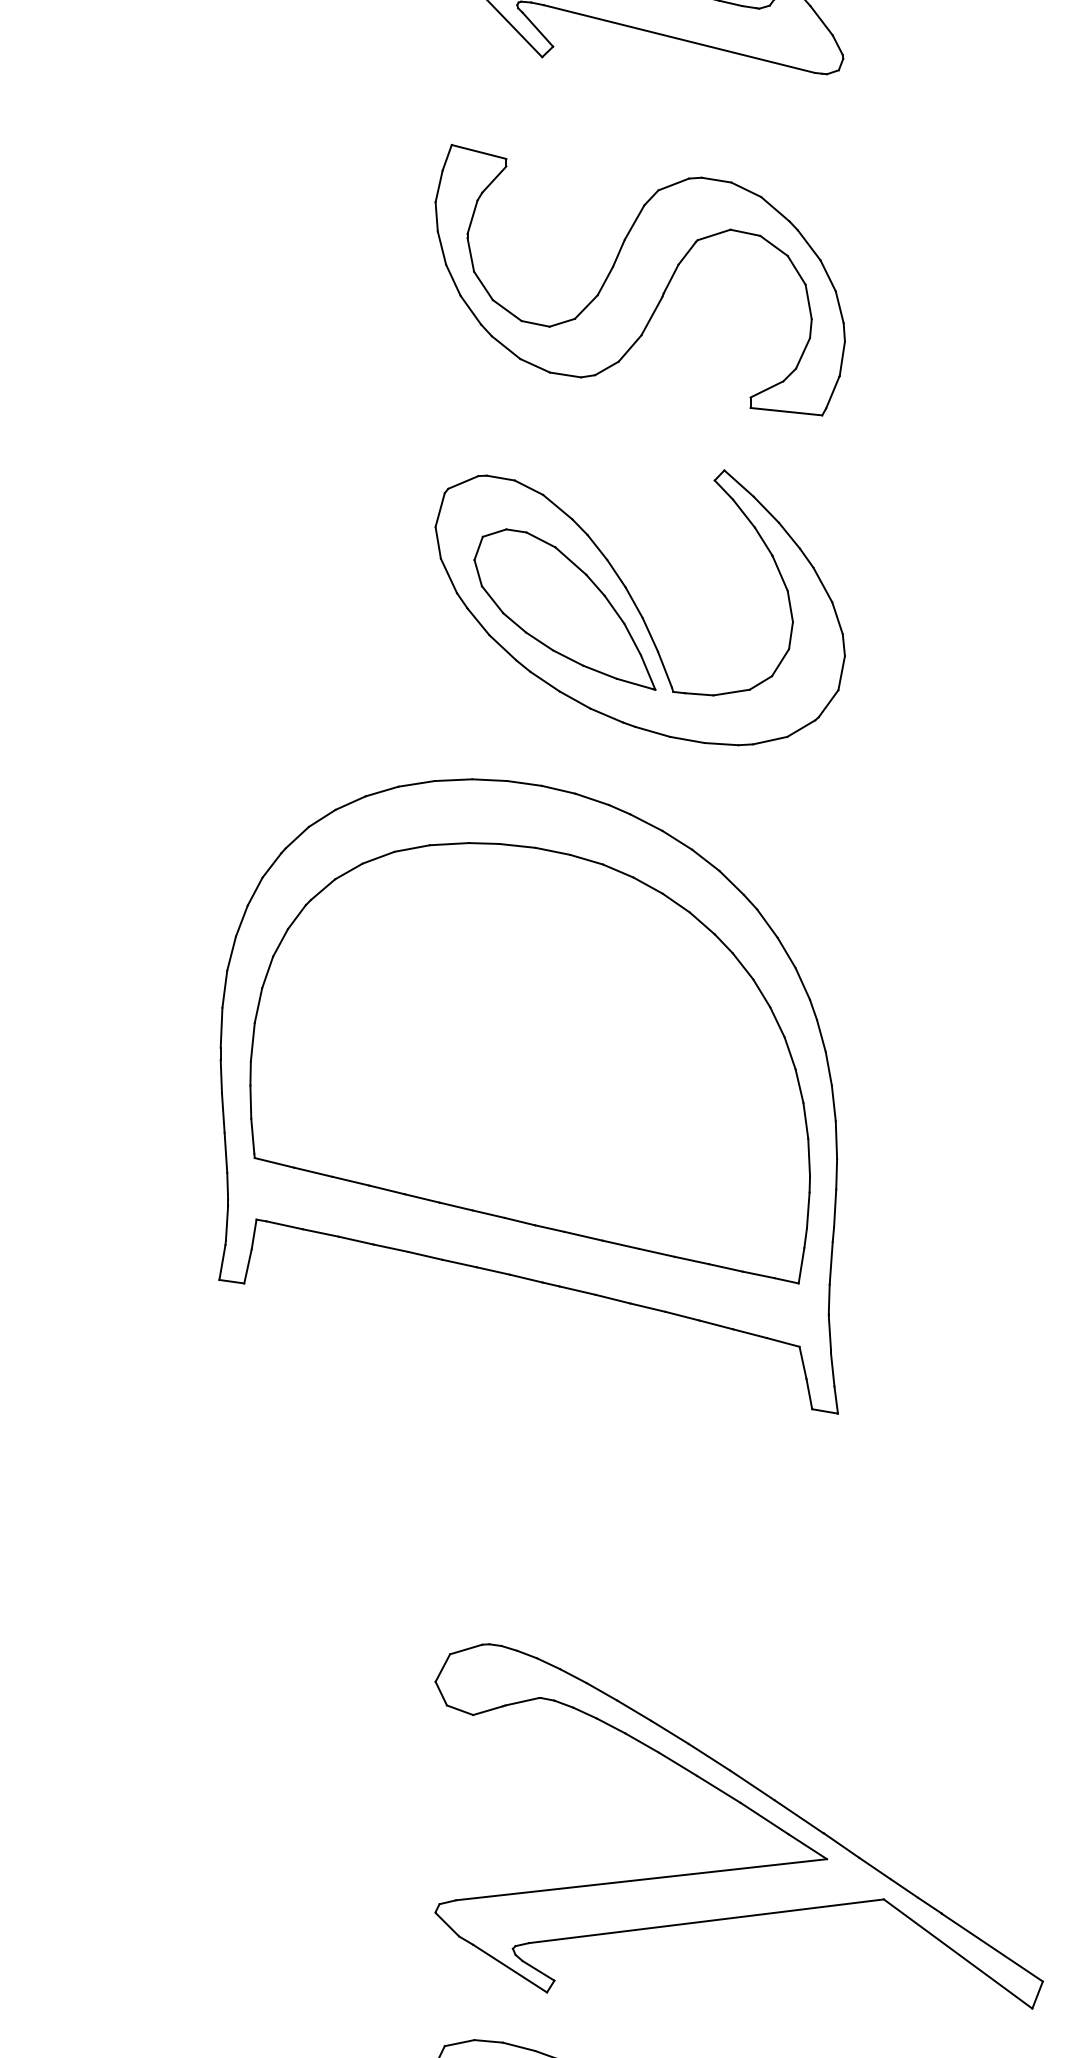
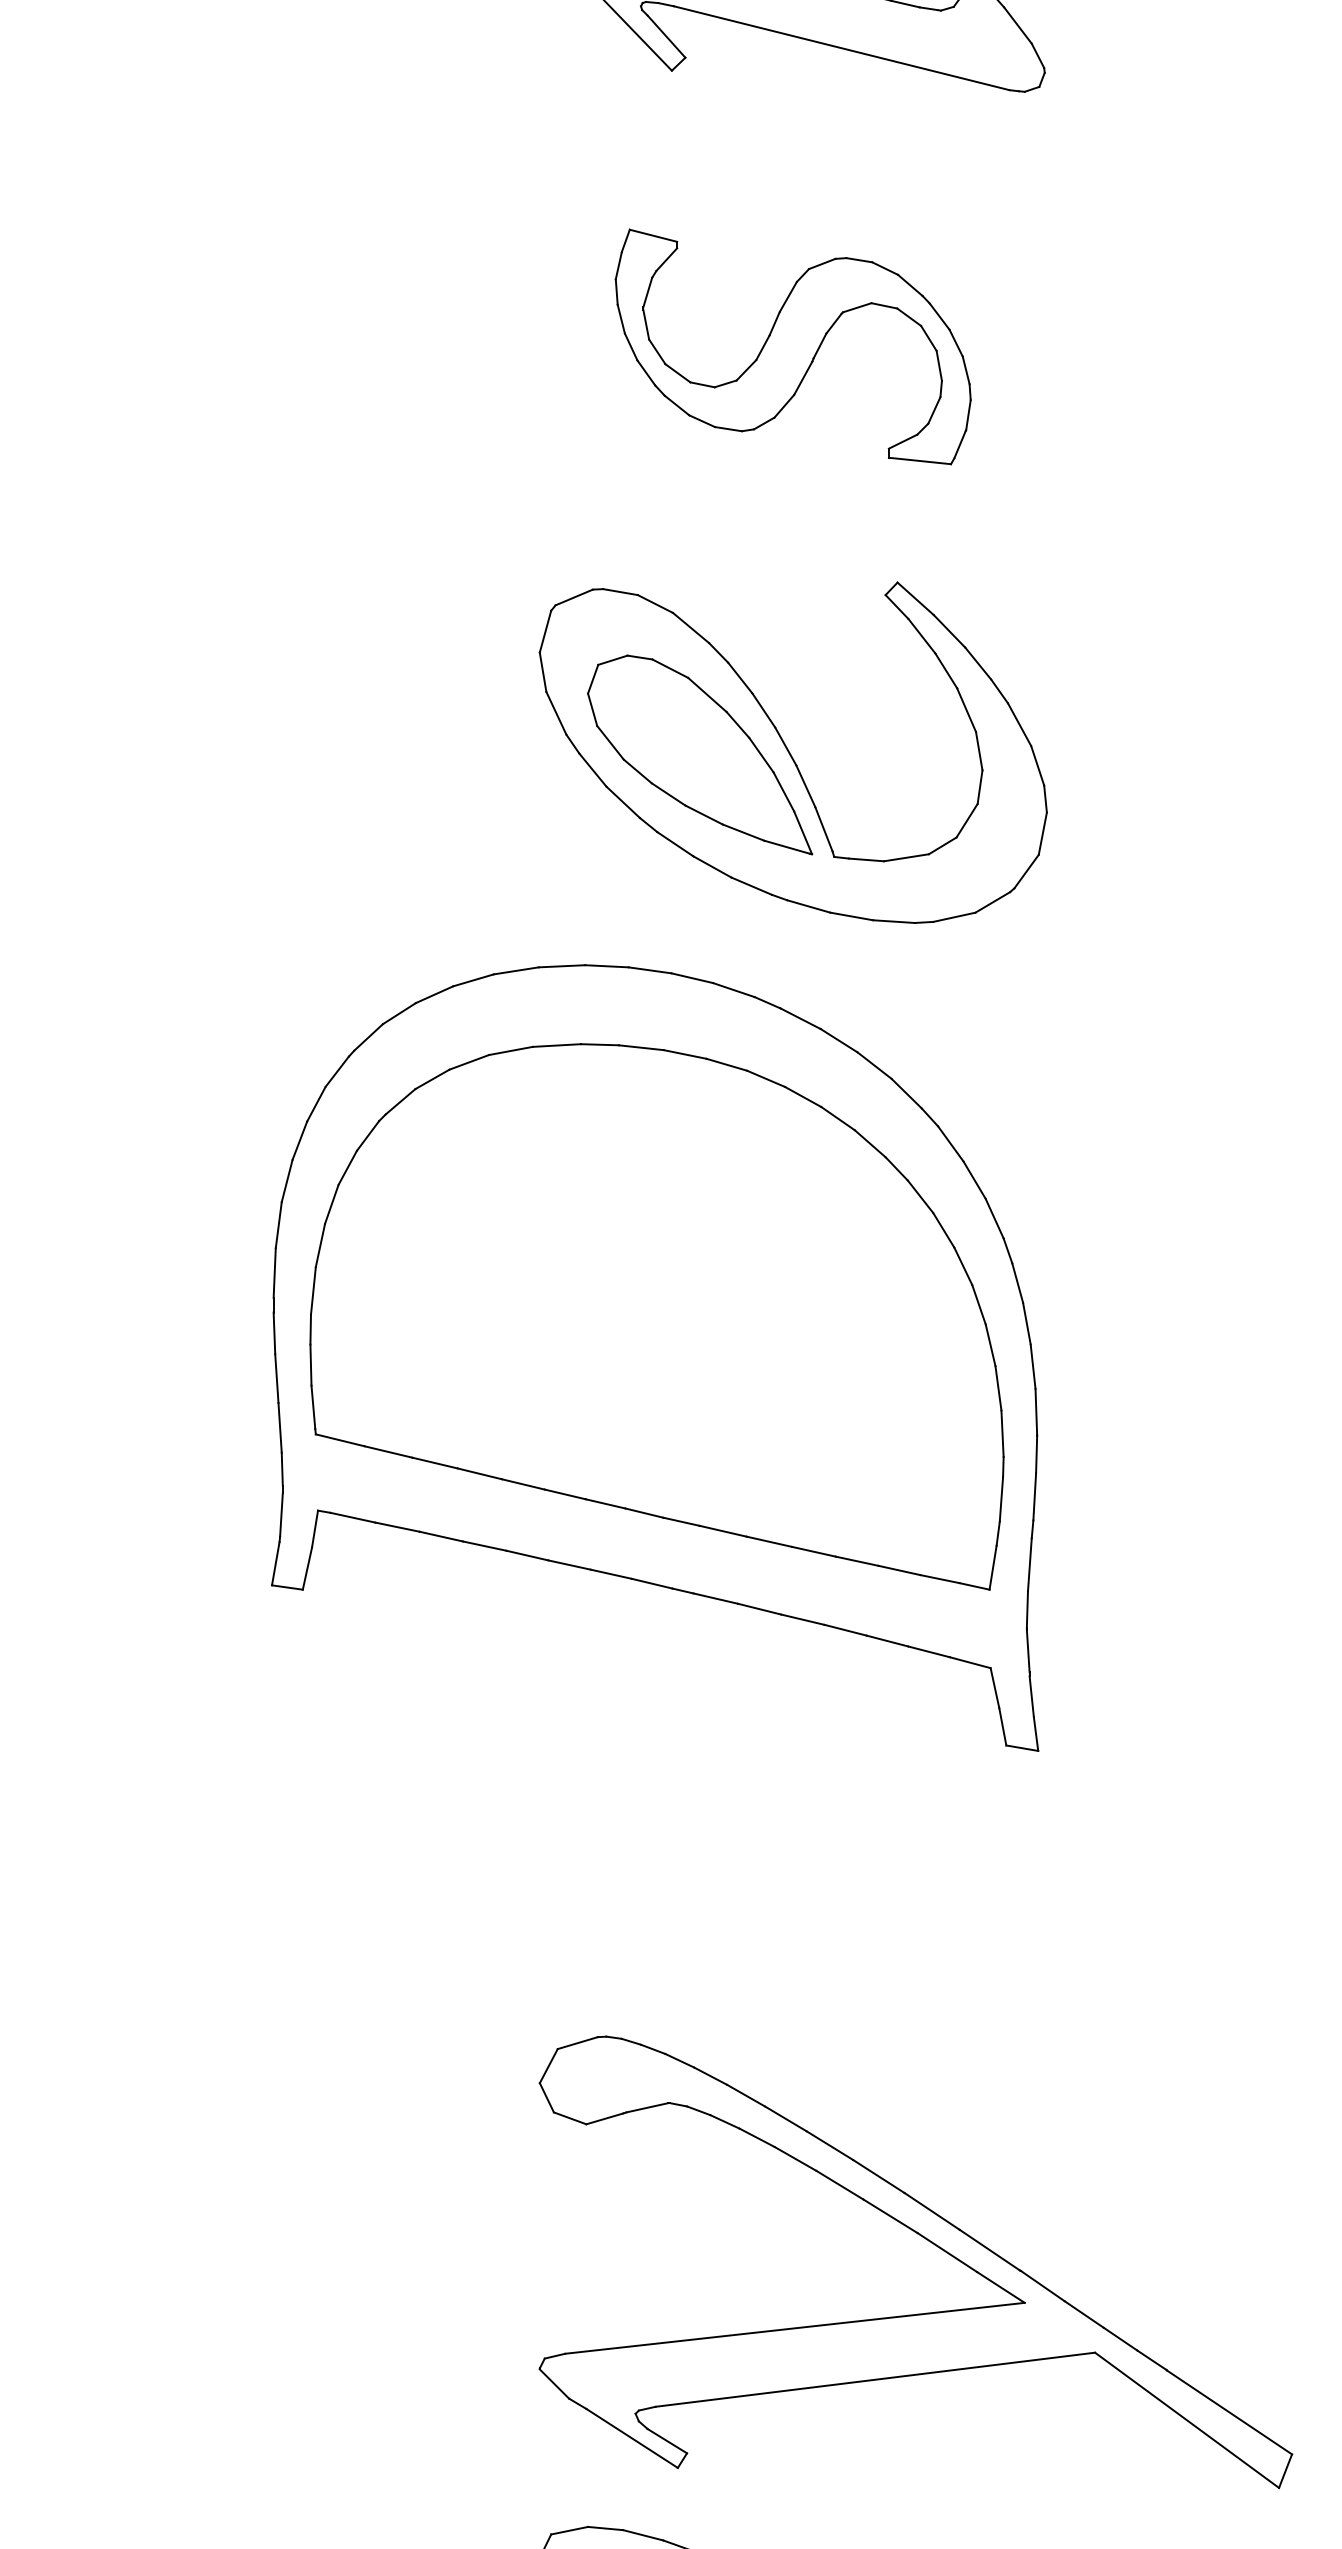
part: (639, 279) -> (792, 346), size x0.7

